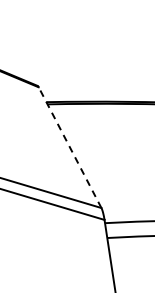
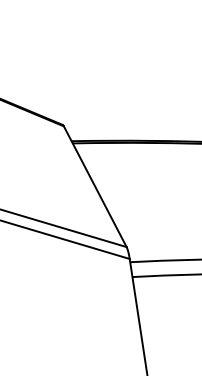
line: (70, 147) -> (95, 186), dashed -> solid

